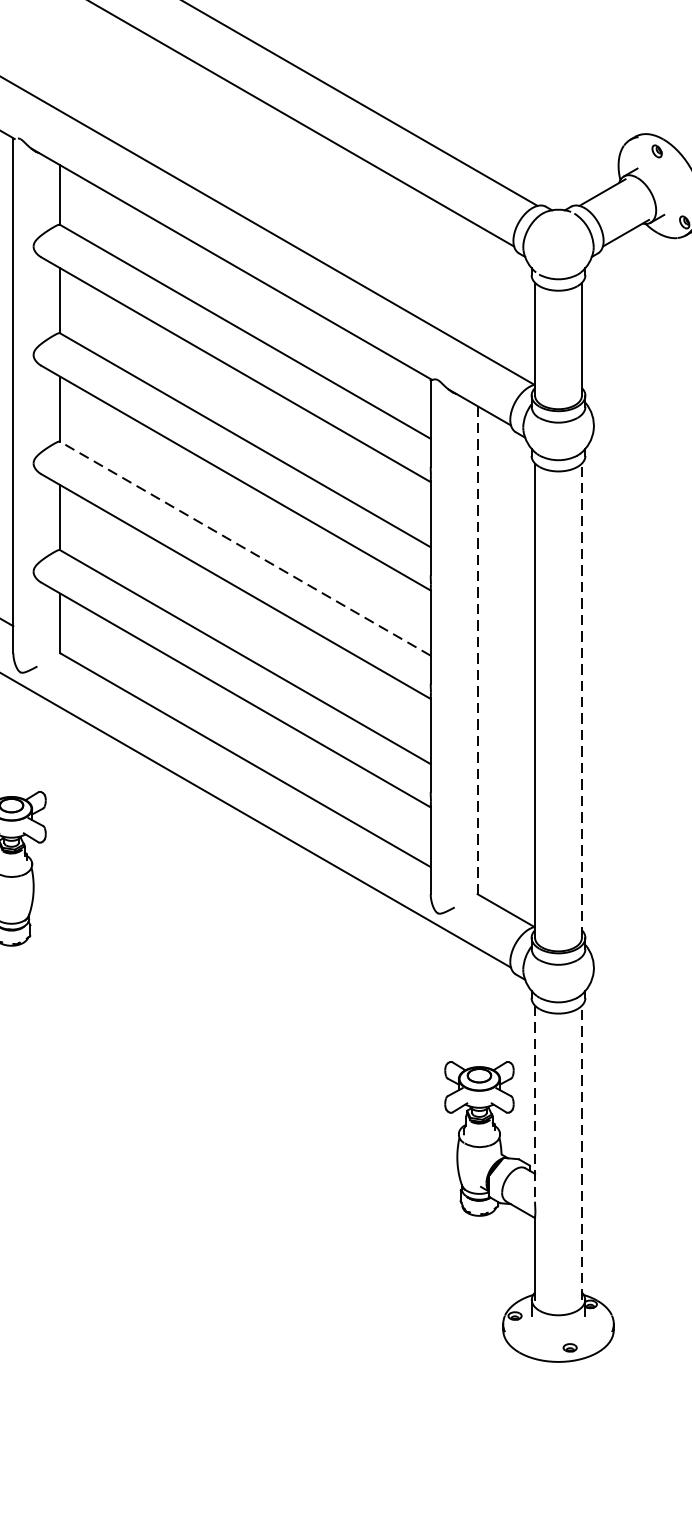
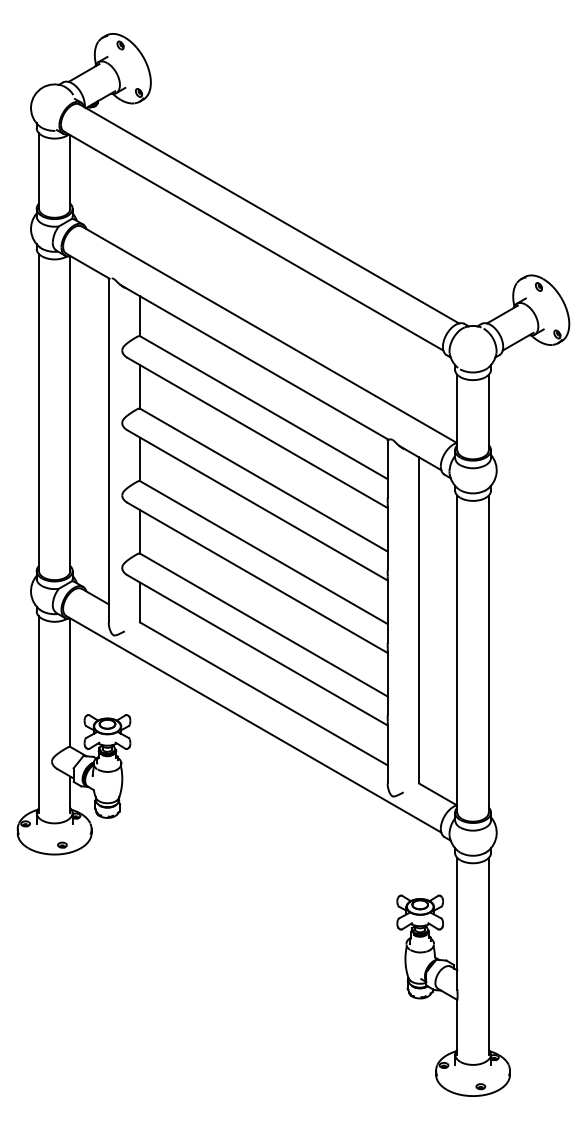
line: (244, 548) -> (263, 552), dashed -> solid
line: (478, 648) -> (419, 619), dashed -> solid
line: (581, 701) -> (488, 654), dashed -> solid
line: (535, 1103) -> (457, 923), dashed -> solid
line: (581, 1151) -> (488, 955), dashed -> solid

